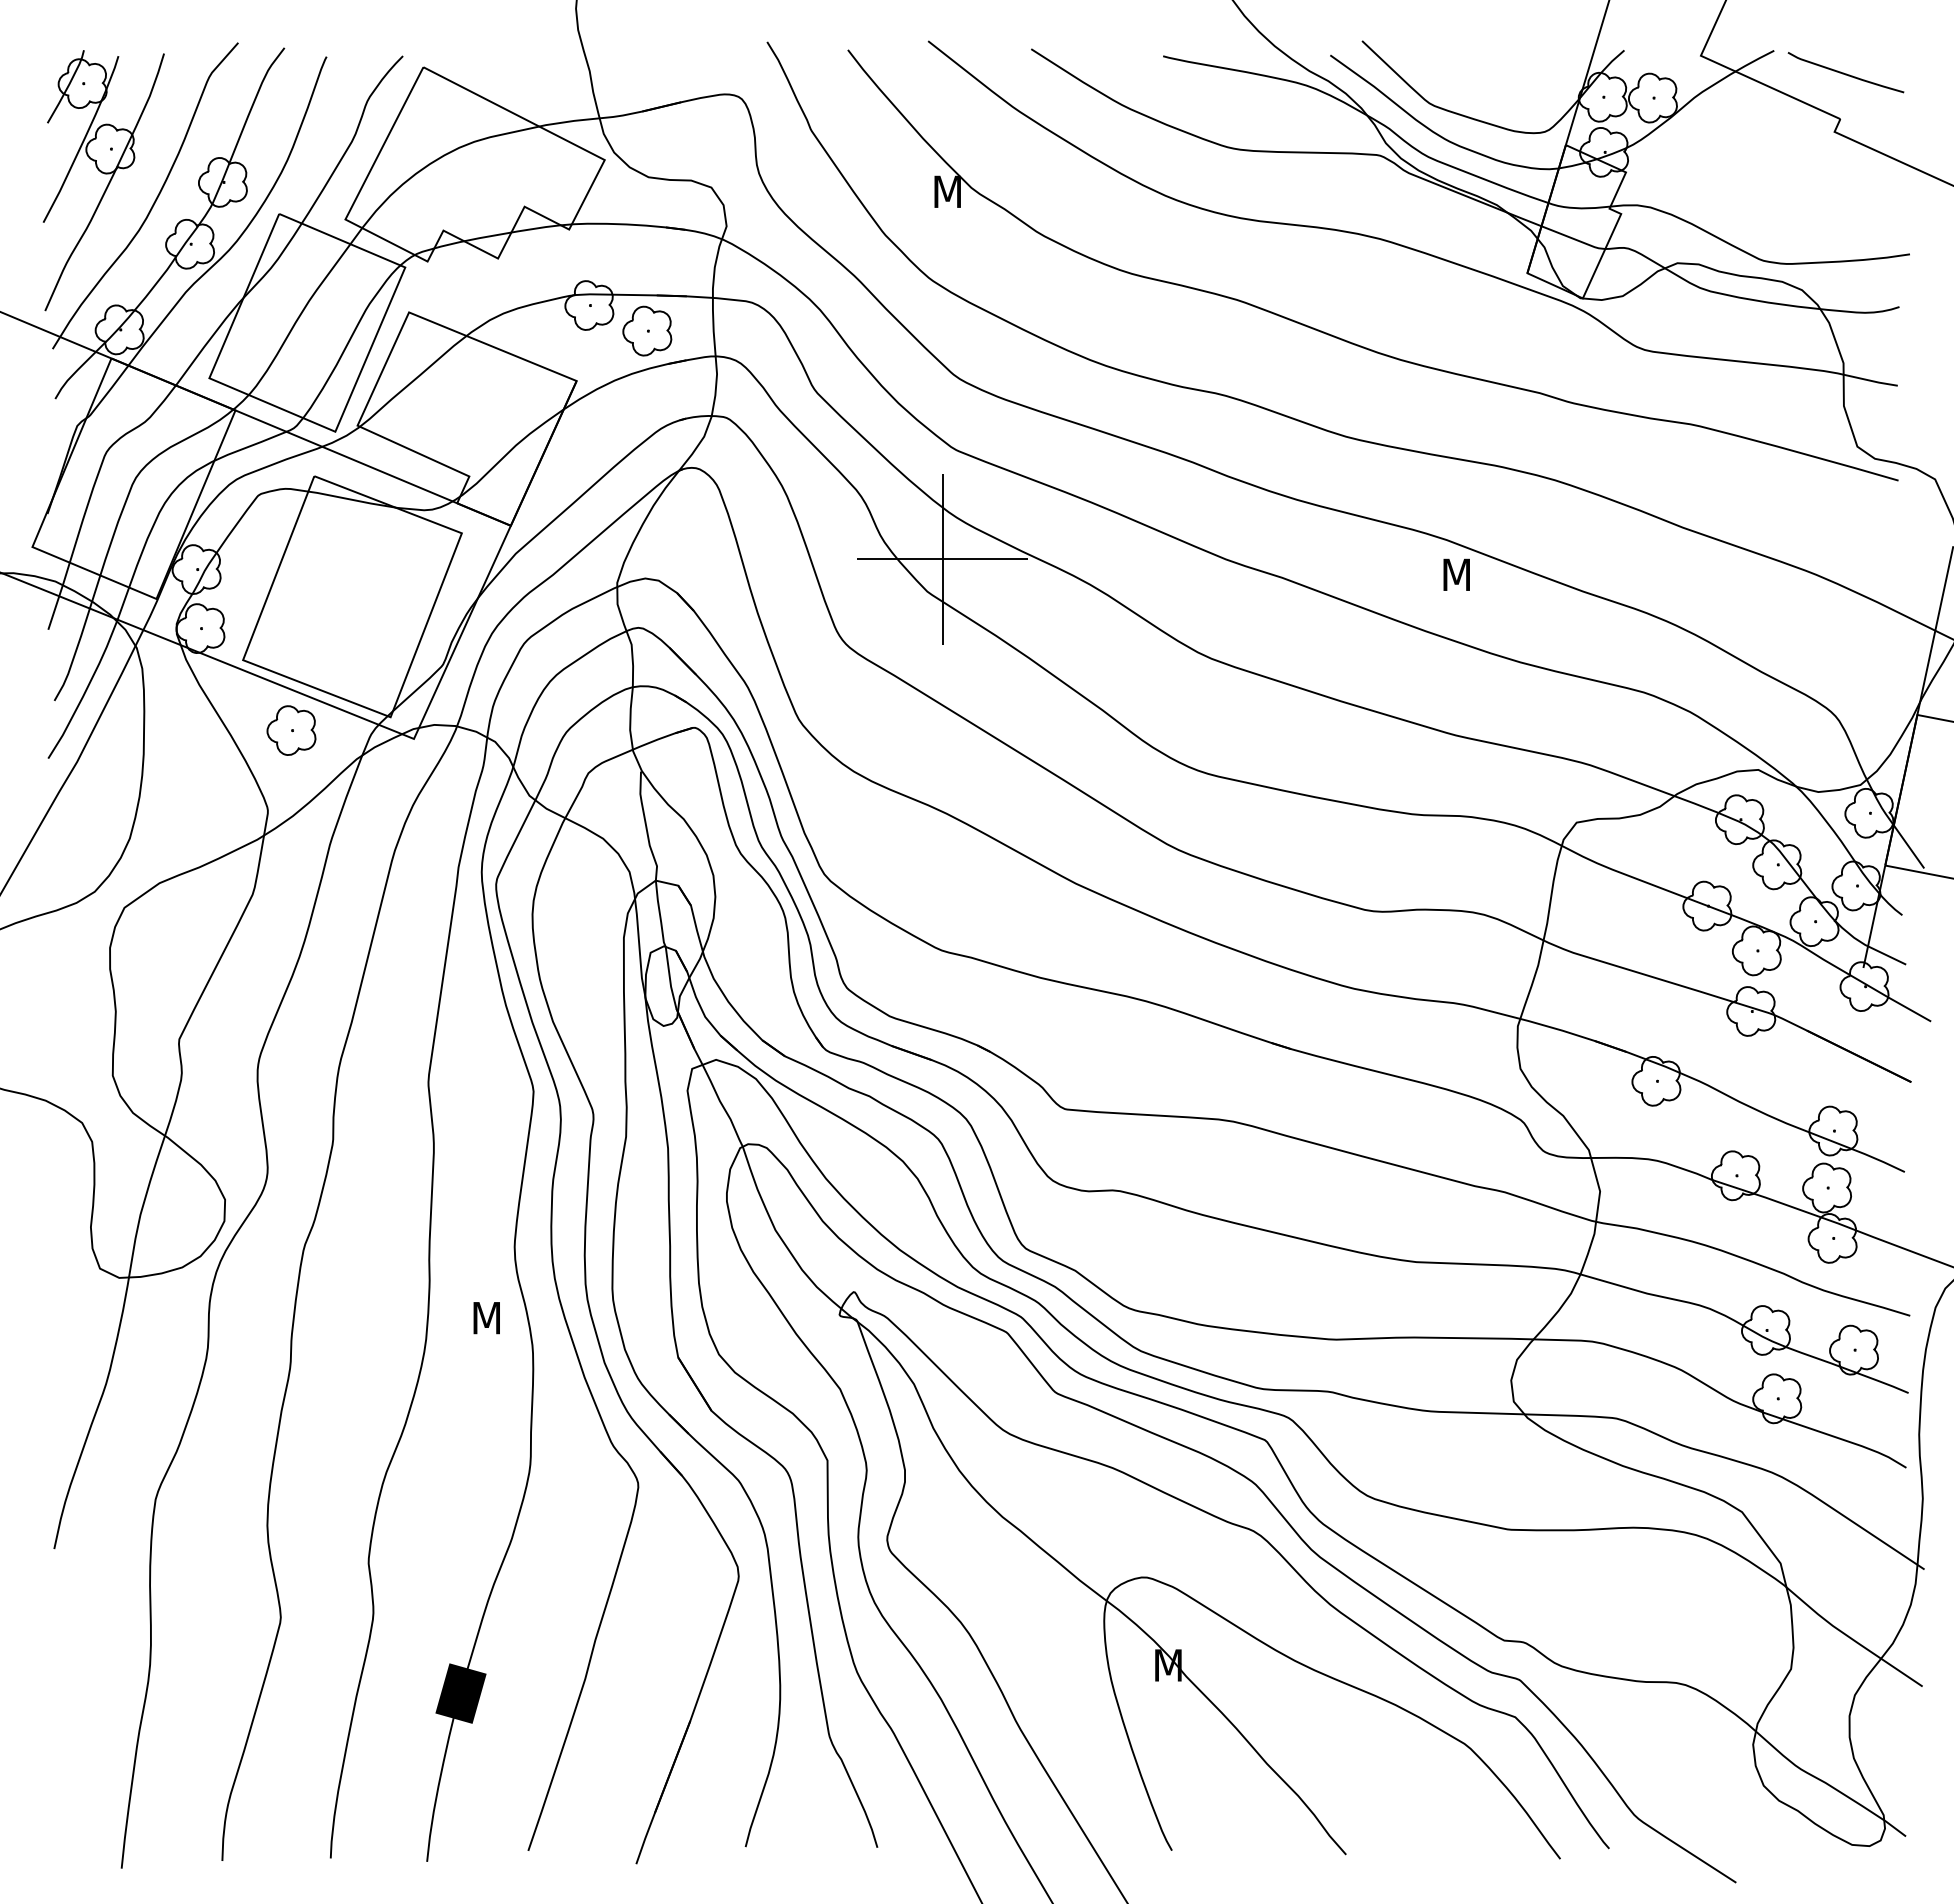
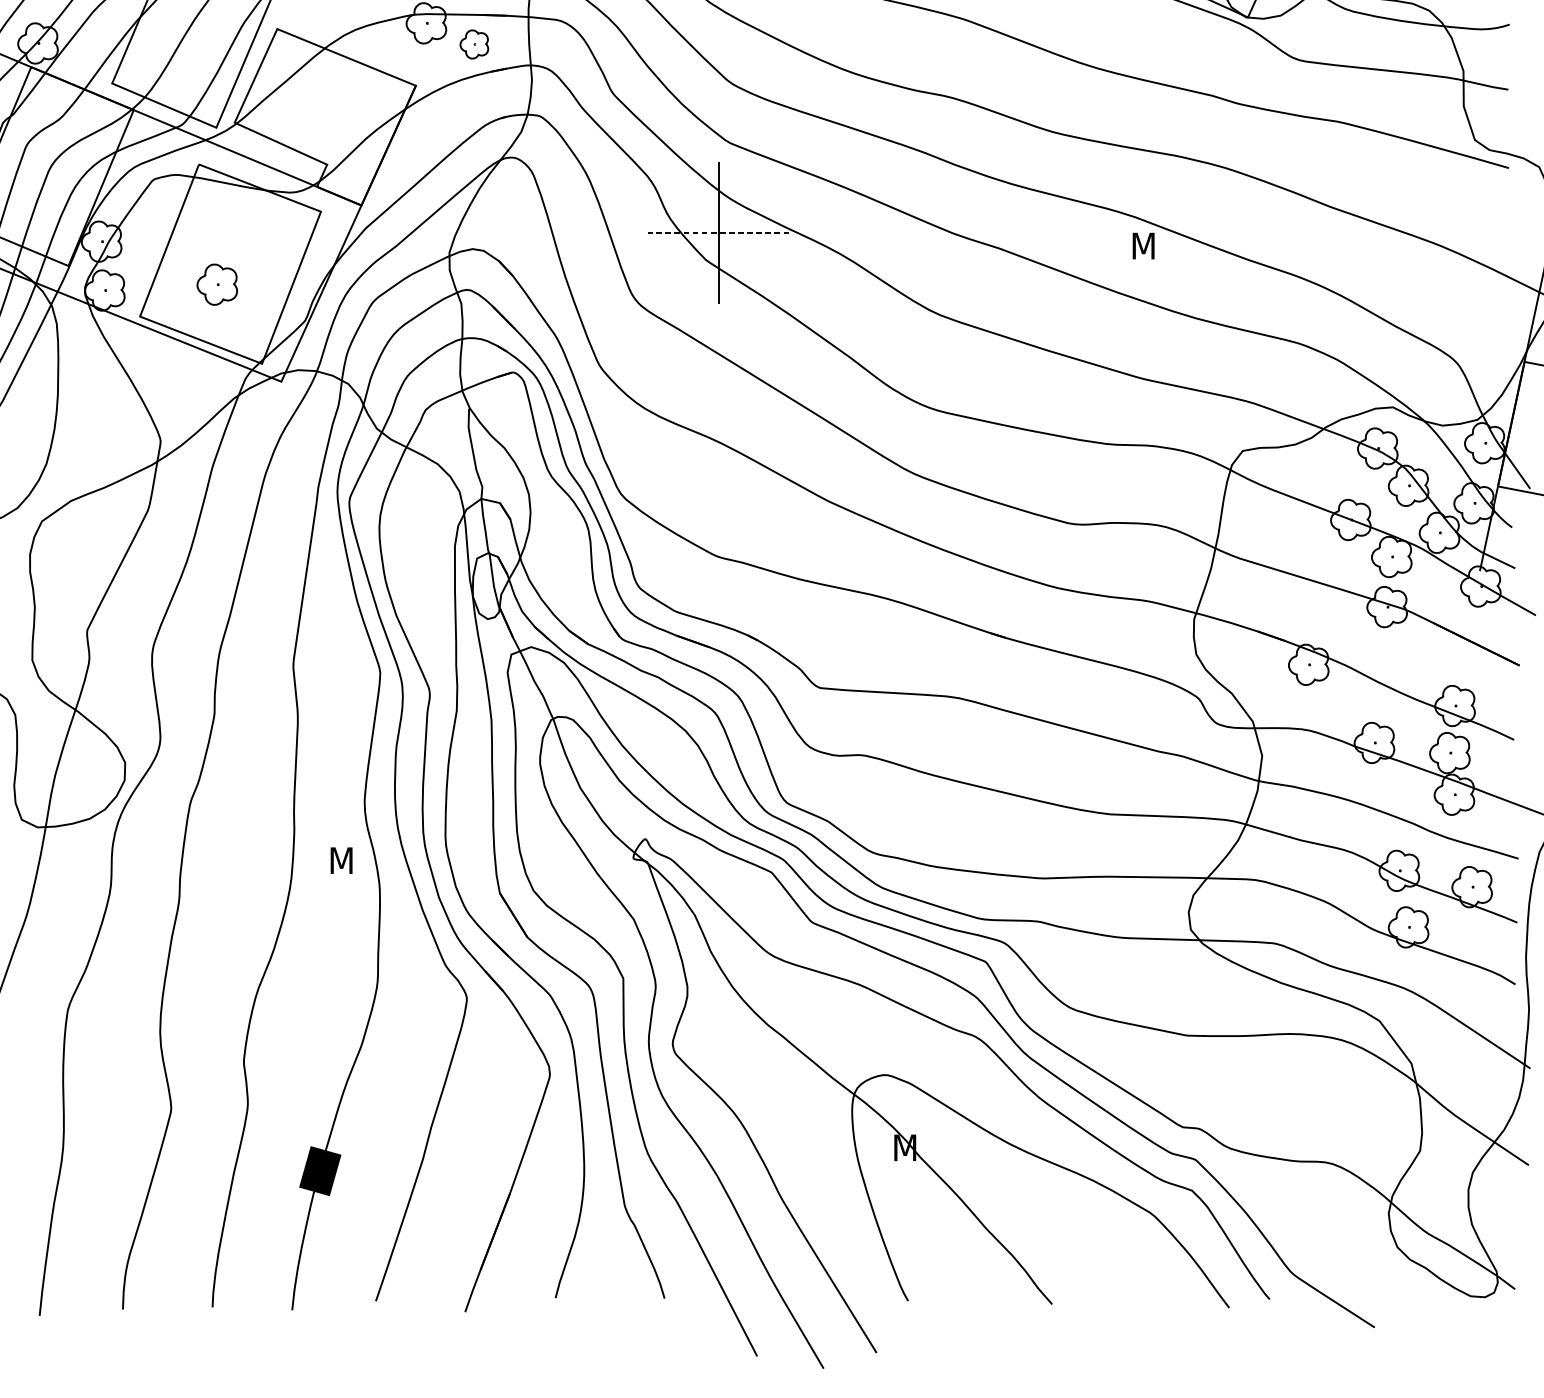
part: (647, 330) -> (474, 44), size x0.7
line: (942, 559) -> (718, 233), solid -> dashed
part: (291, 730) -> (217, 284), moved

